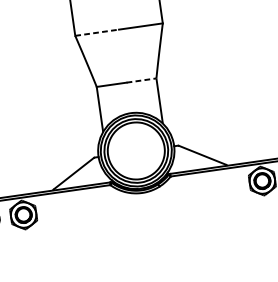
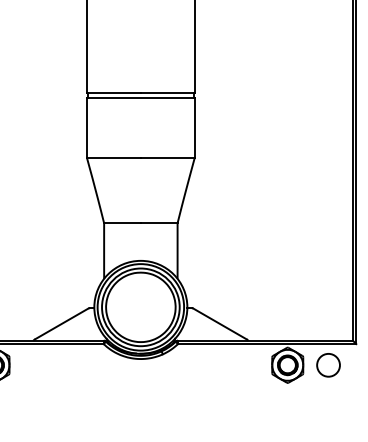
line: (96, 33) -> (113, 158), dashed -> solid
line: (141, 80) -> (159, 223), dashed -> solid

